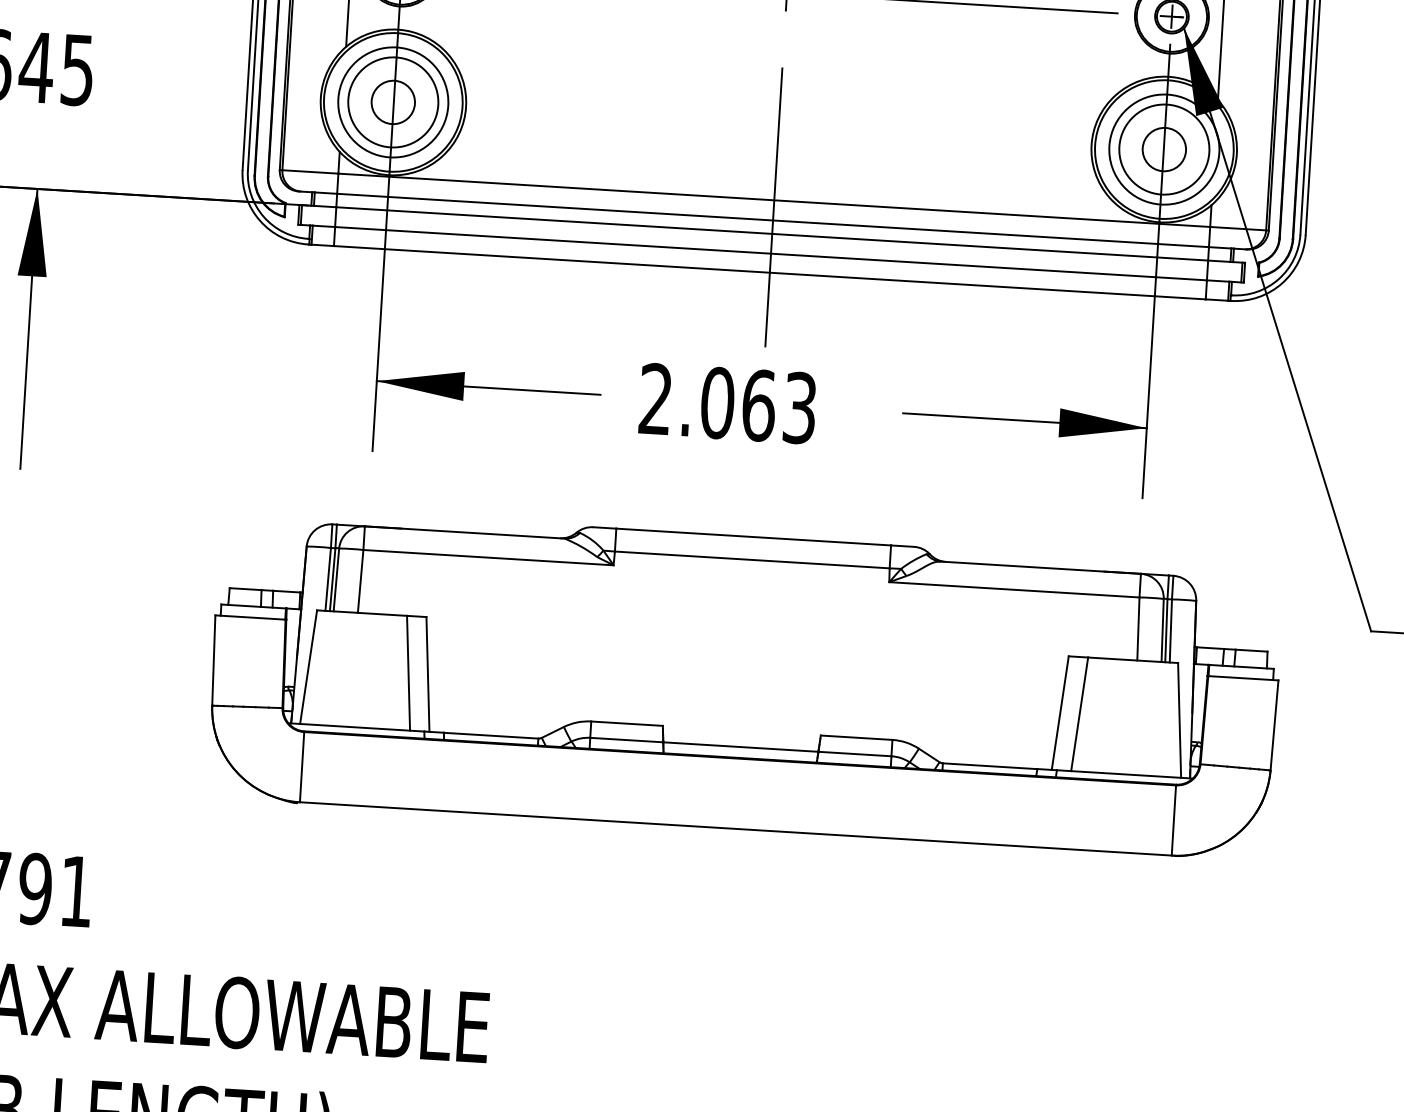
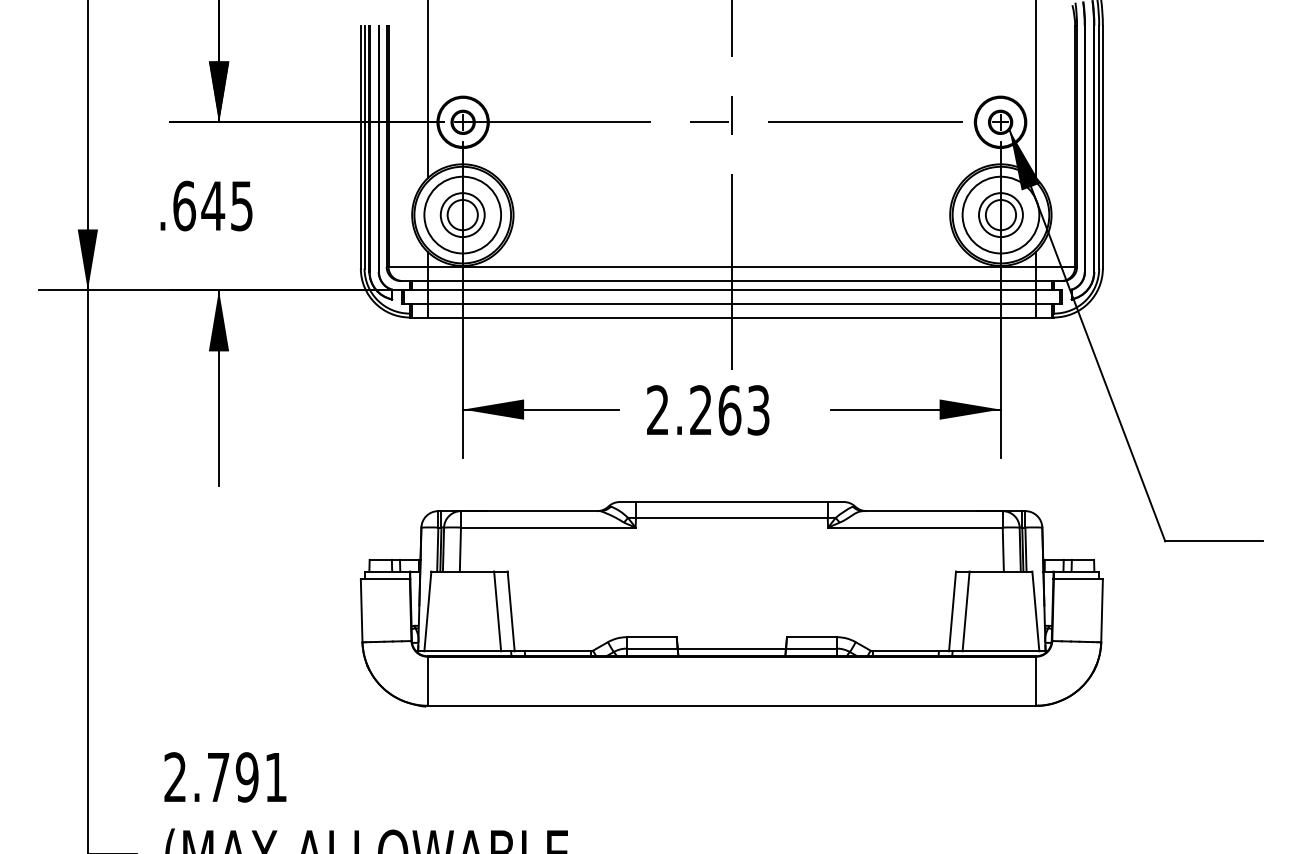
circle: (392, 101) -> (462, 214), size x0.7
circle: (1163, 148) -> (1000, 214), size x0.7
text: (716, 403) -> (700, 410), 2.063 -> 2.263

